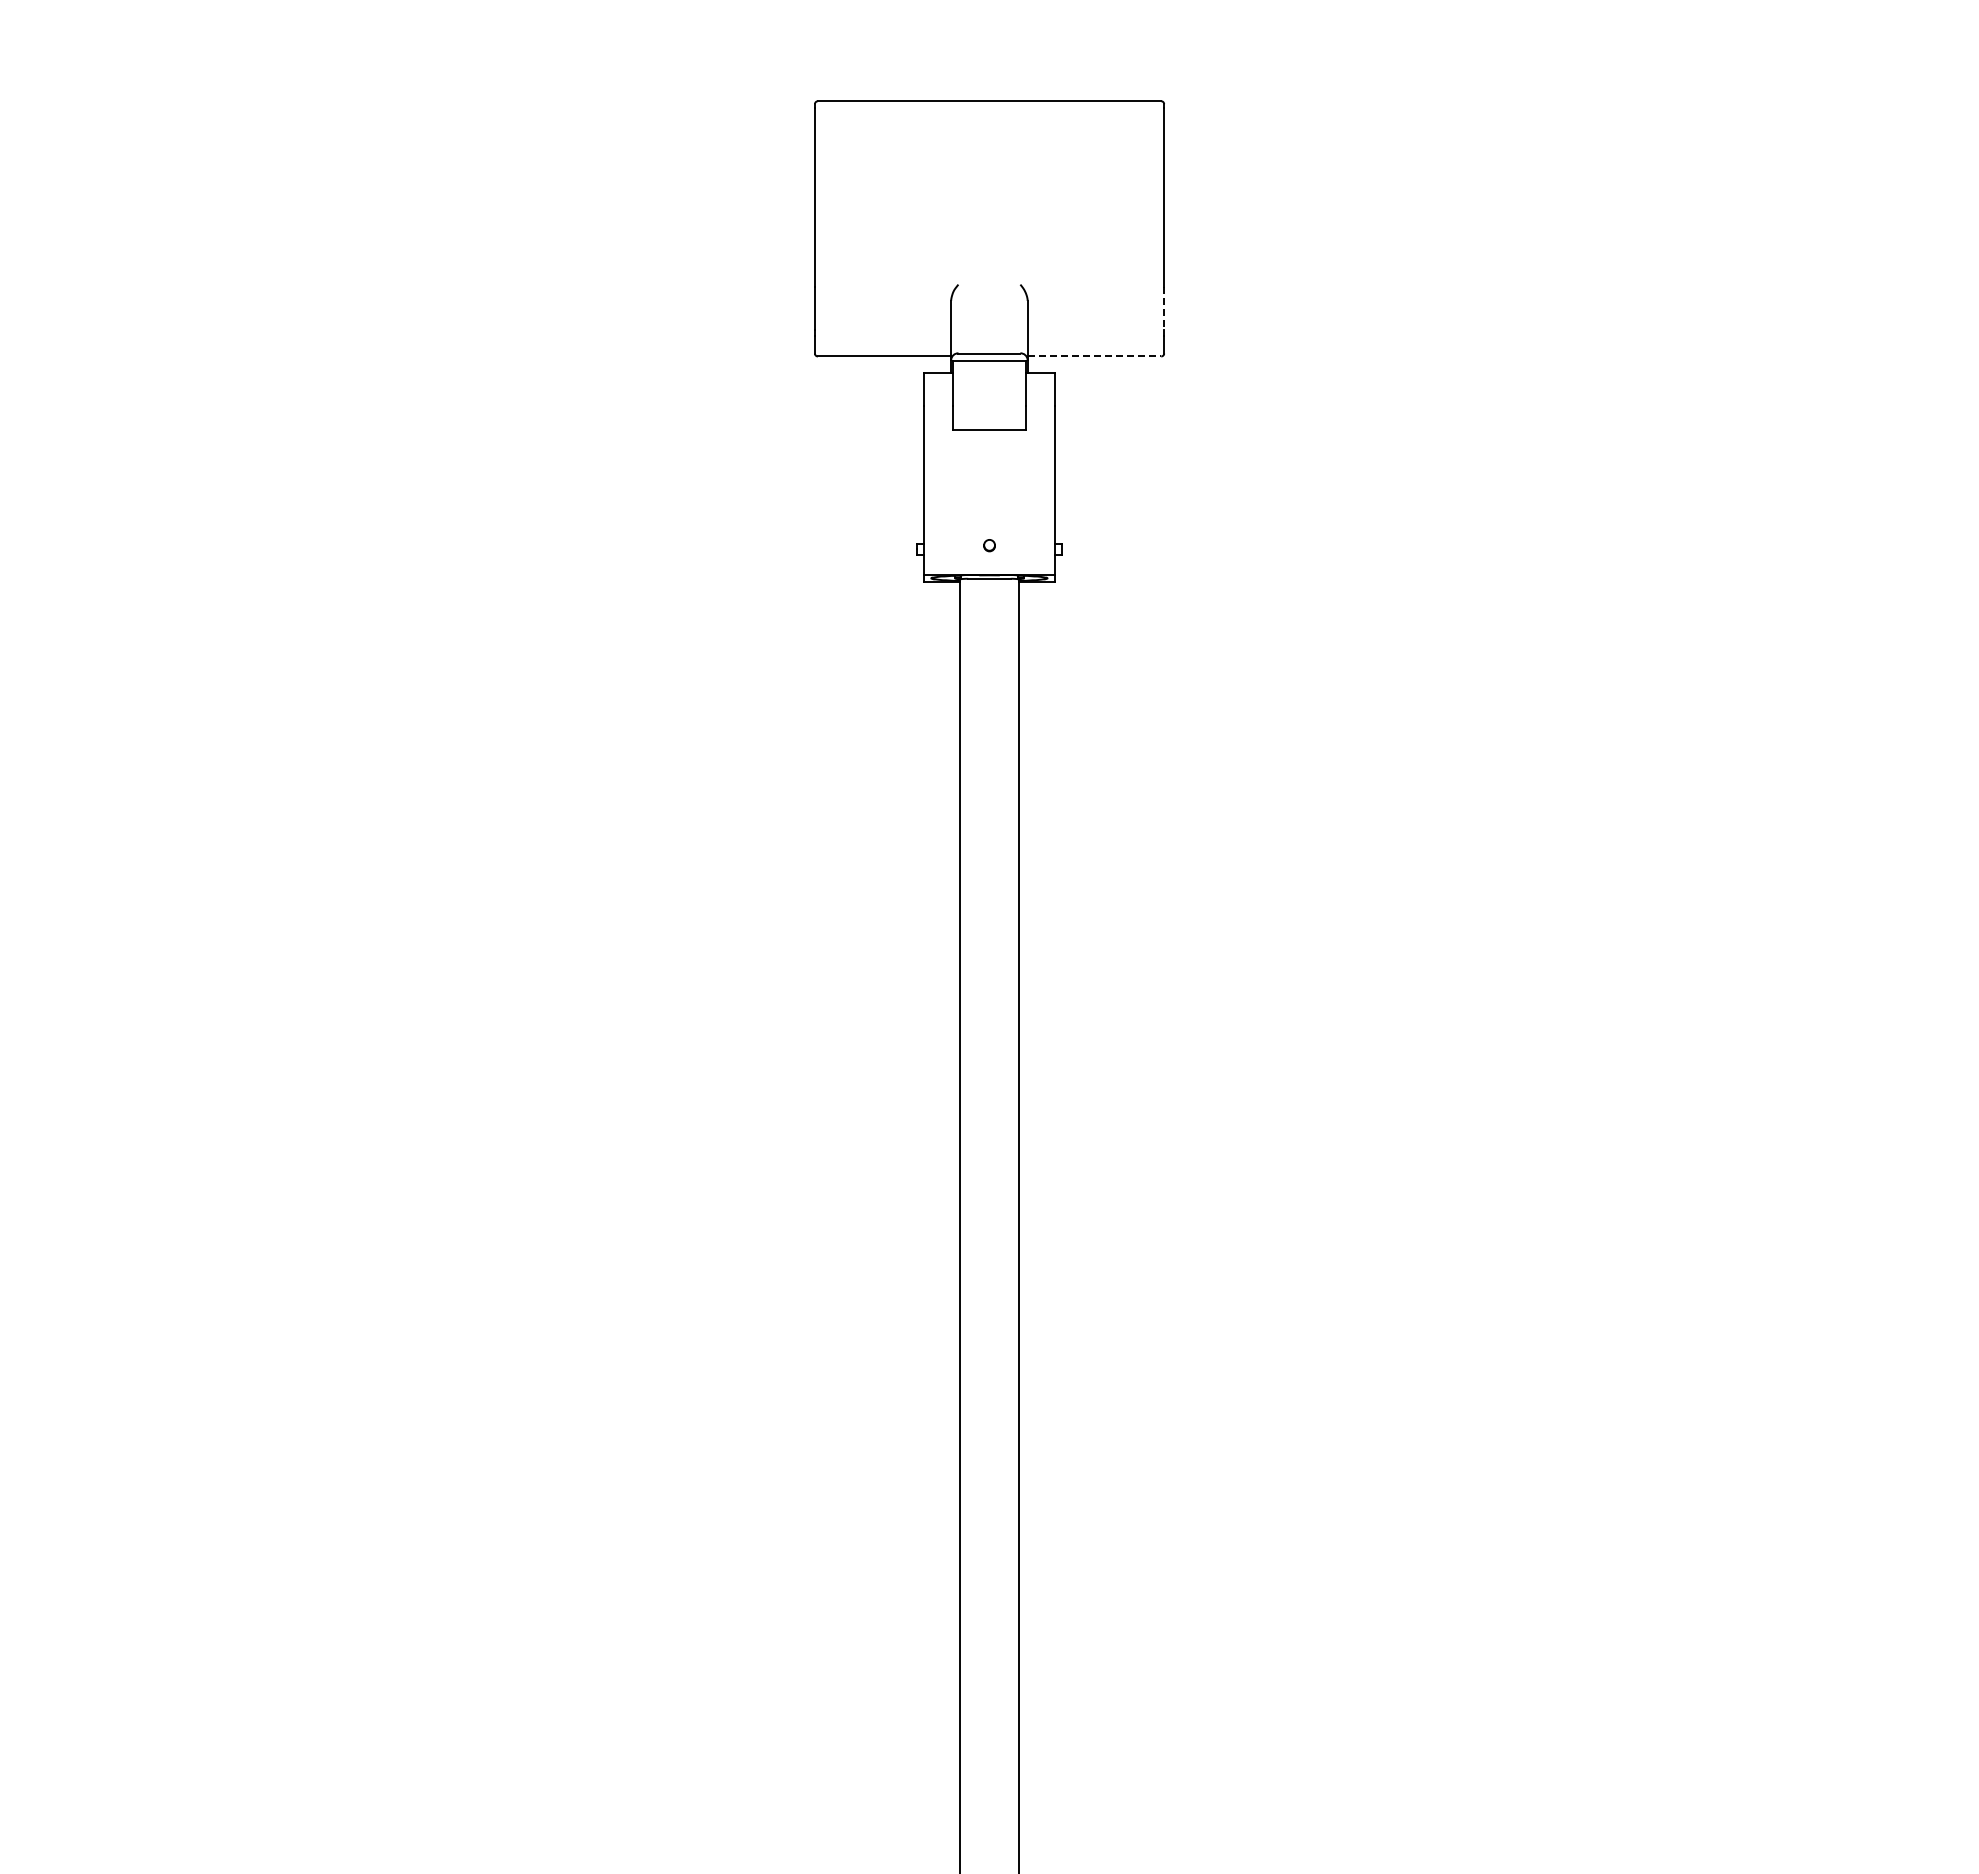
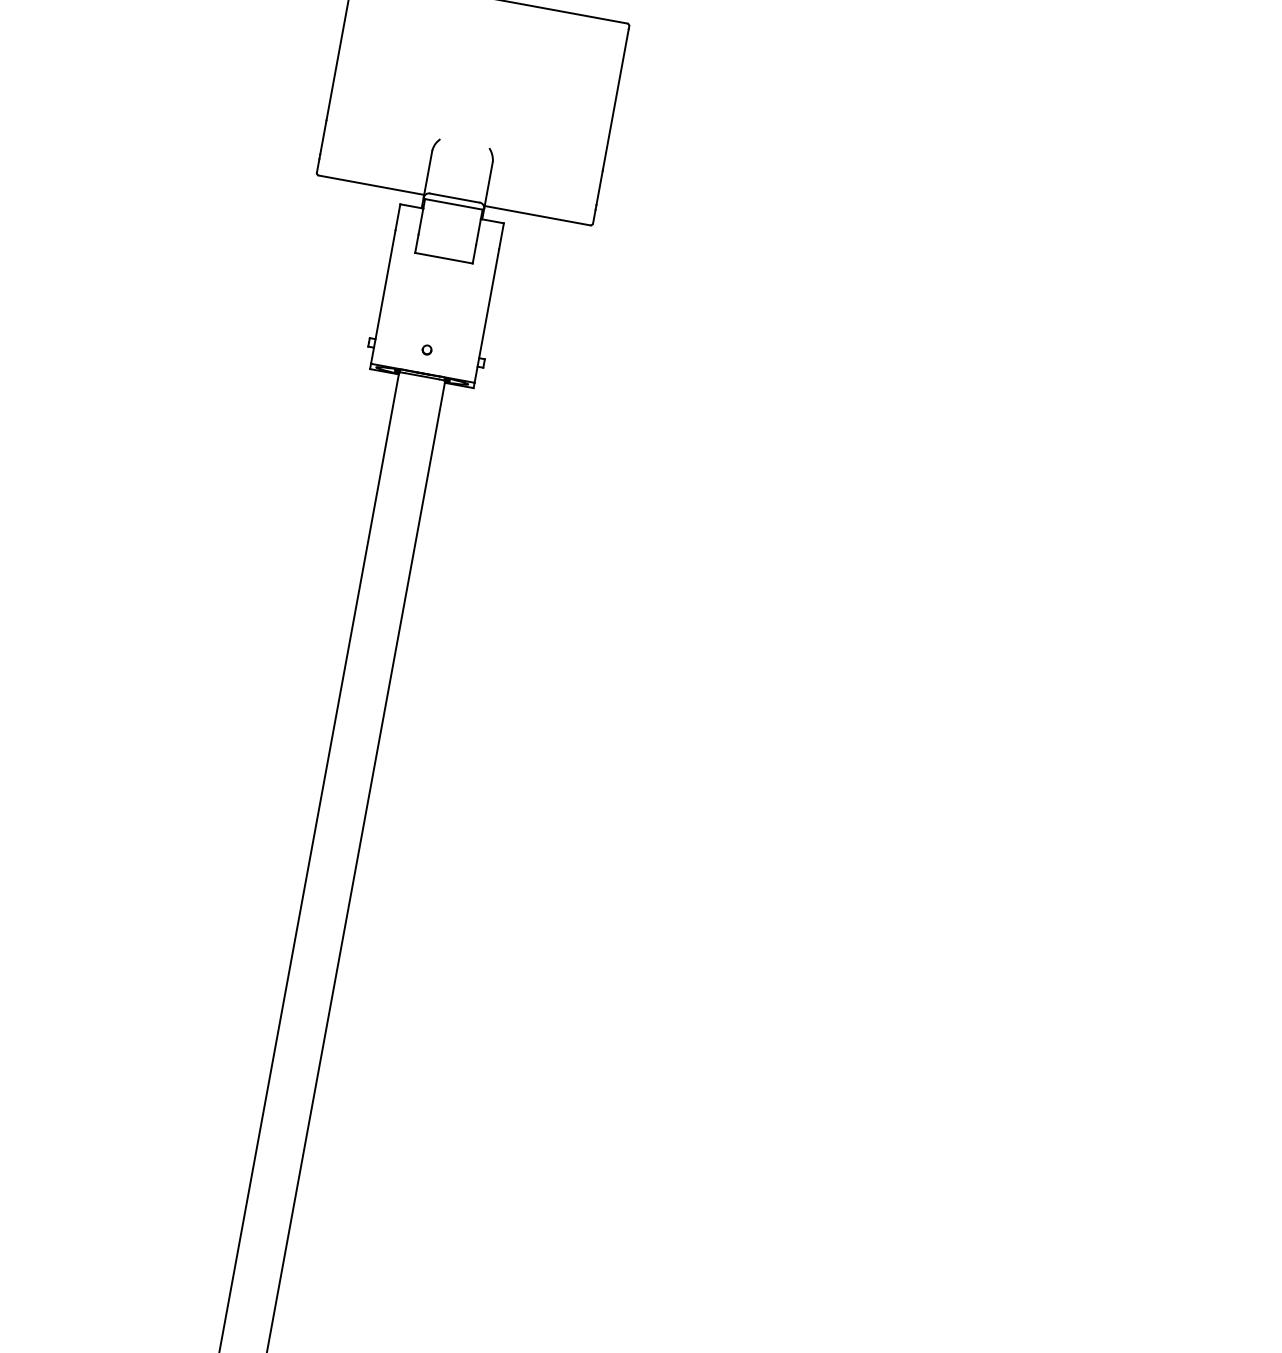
line: (1164, 308) -> (599, 187), dashed -> solid
line: (1094, 356) -> (537, 215), dashed -> solid

